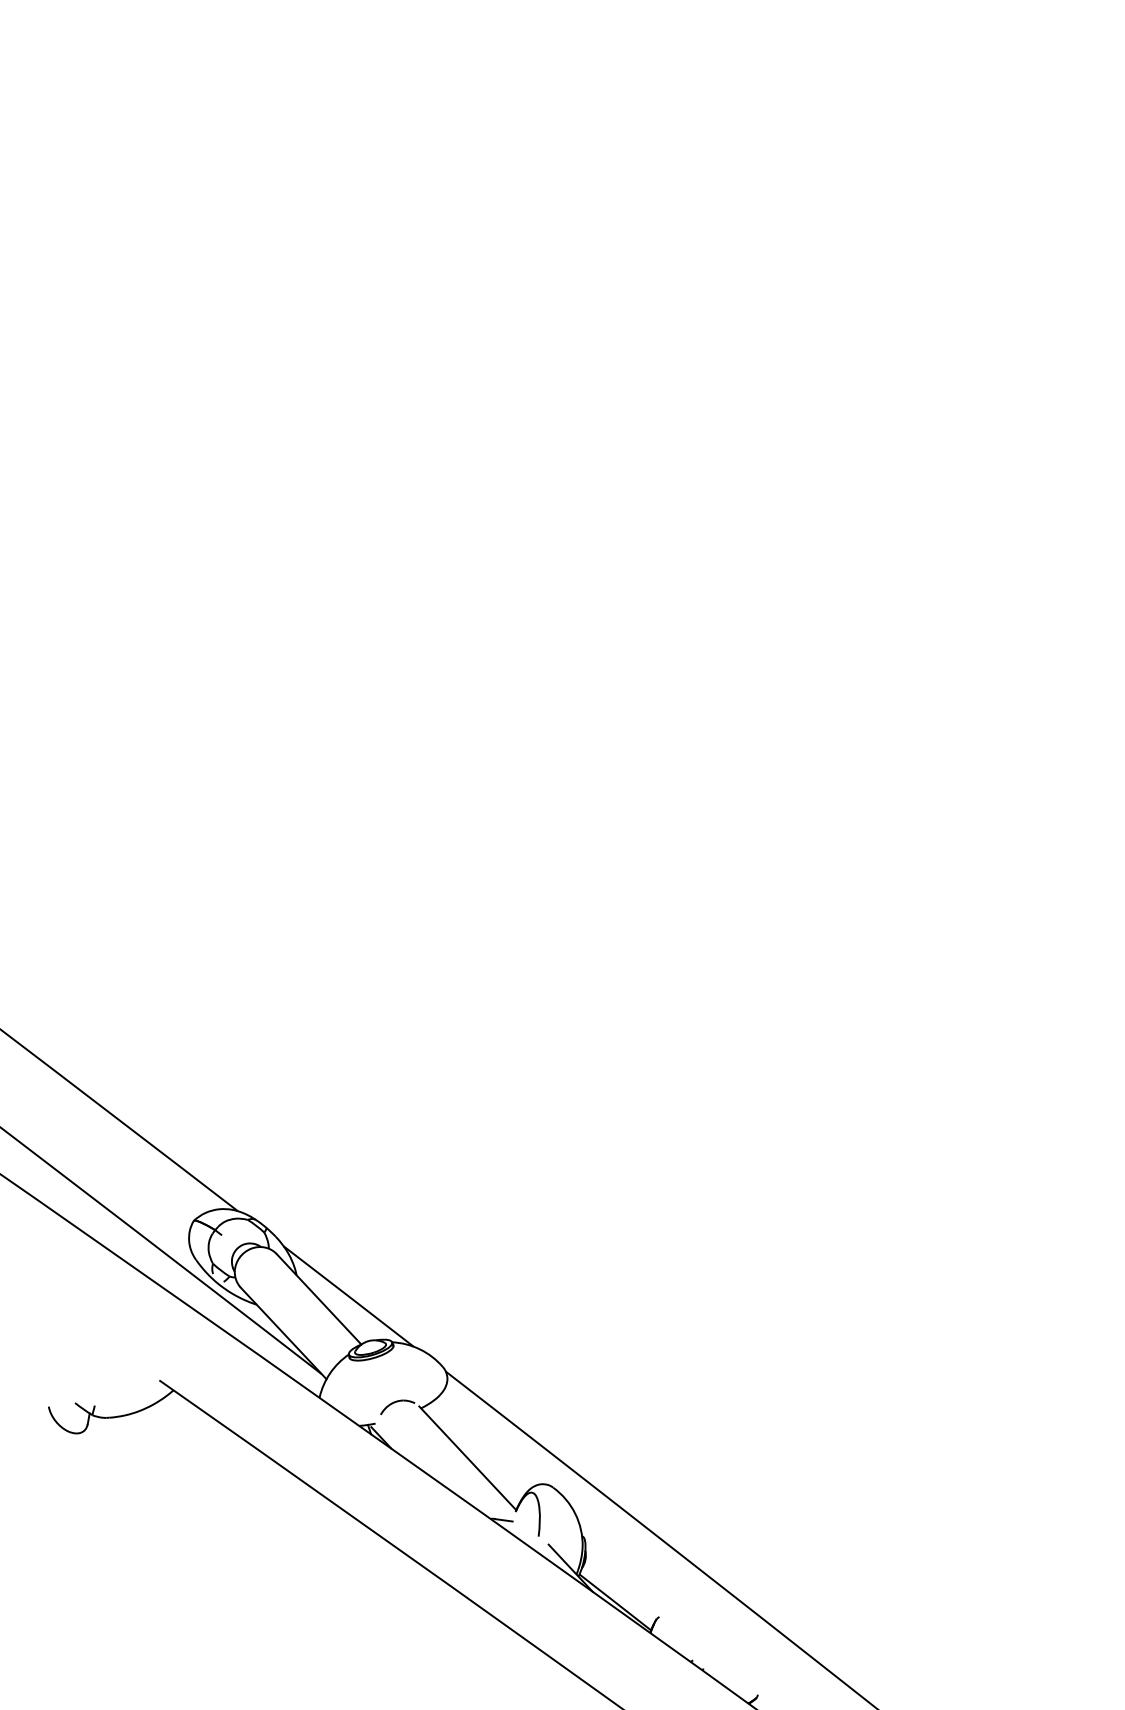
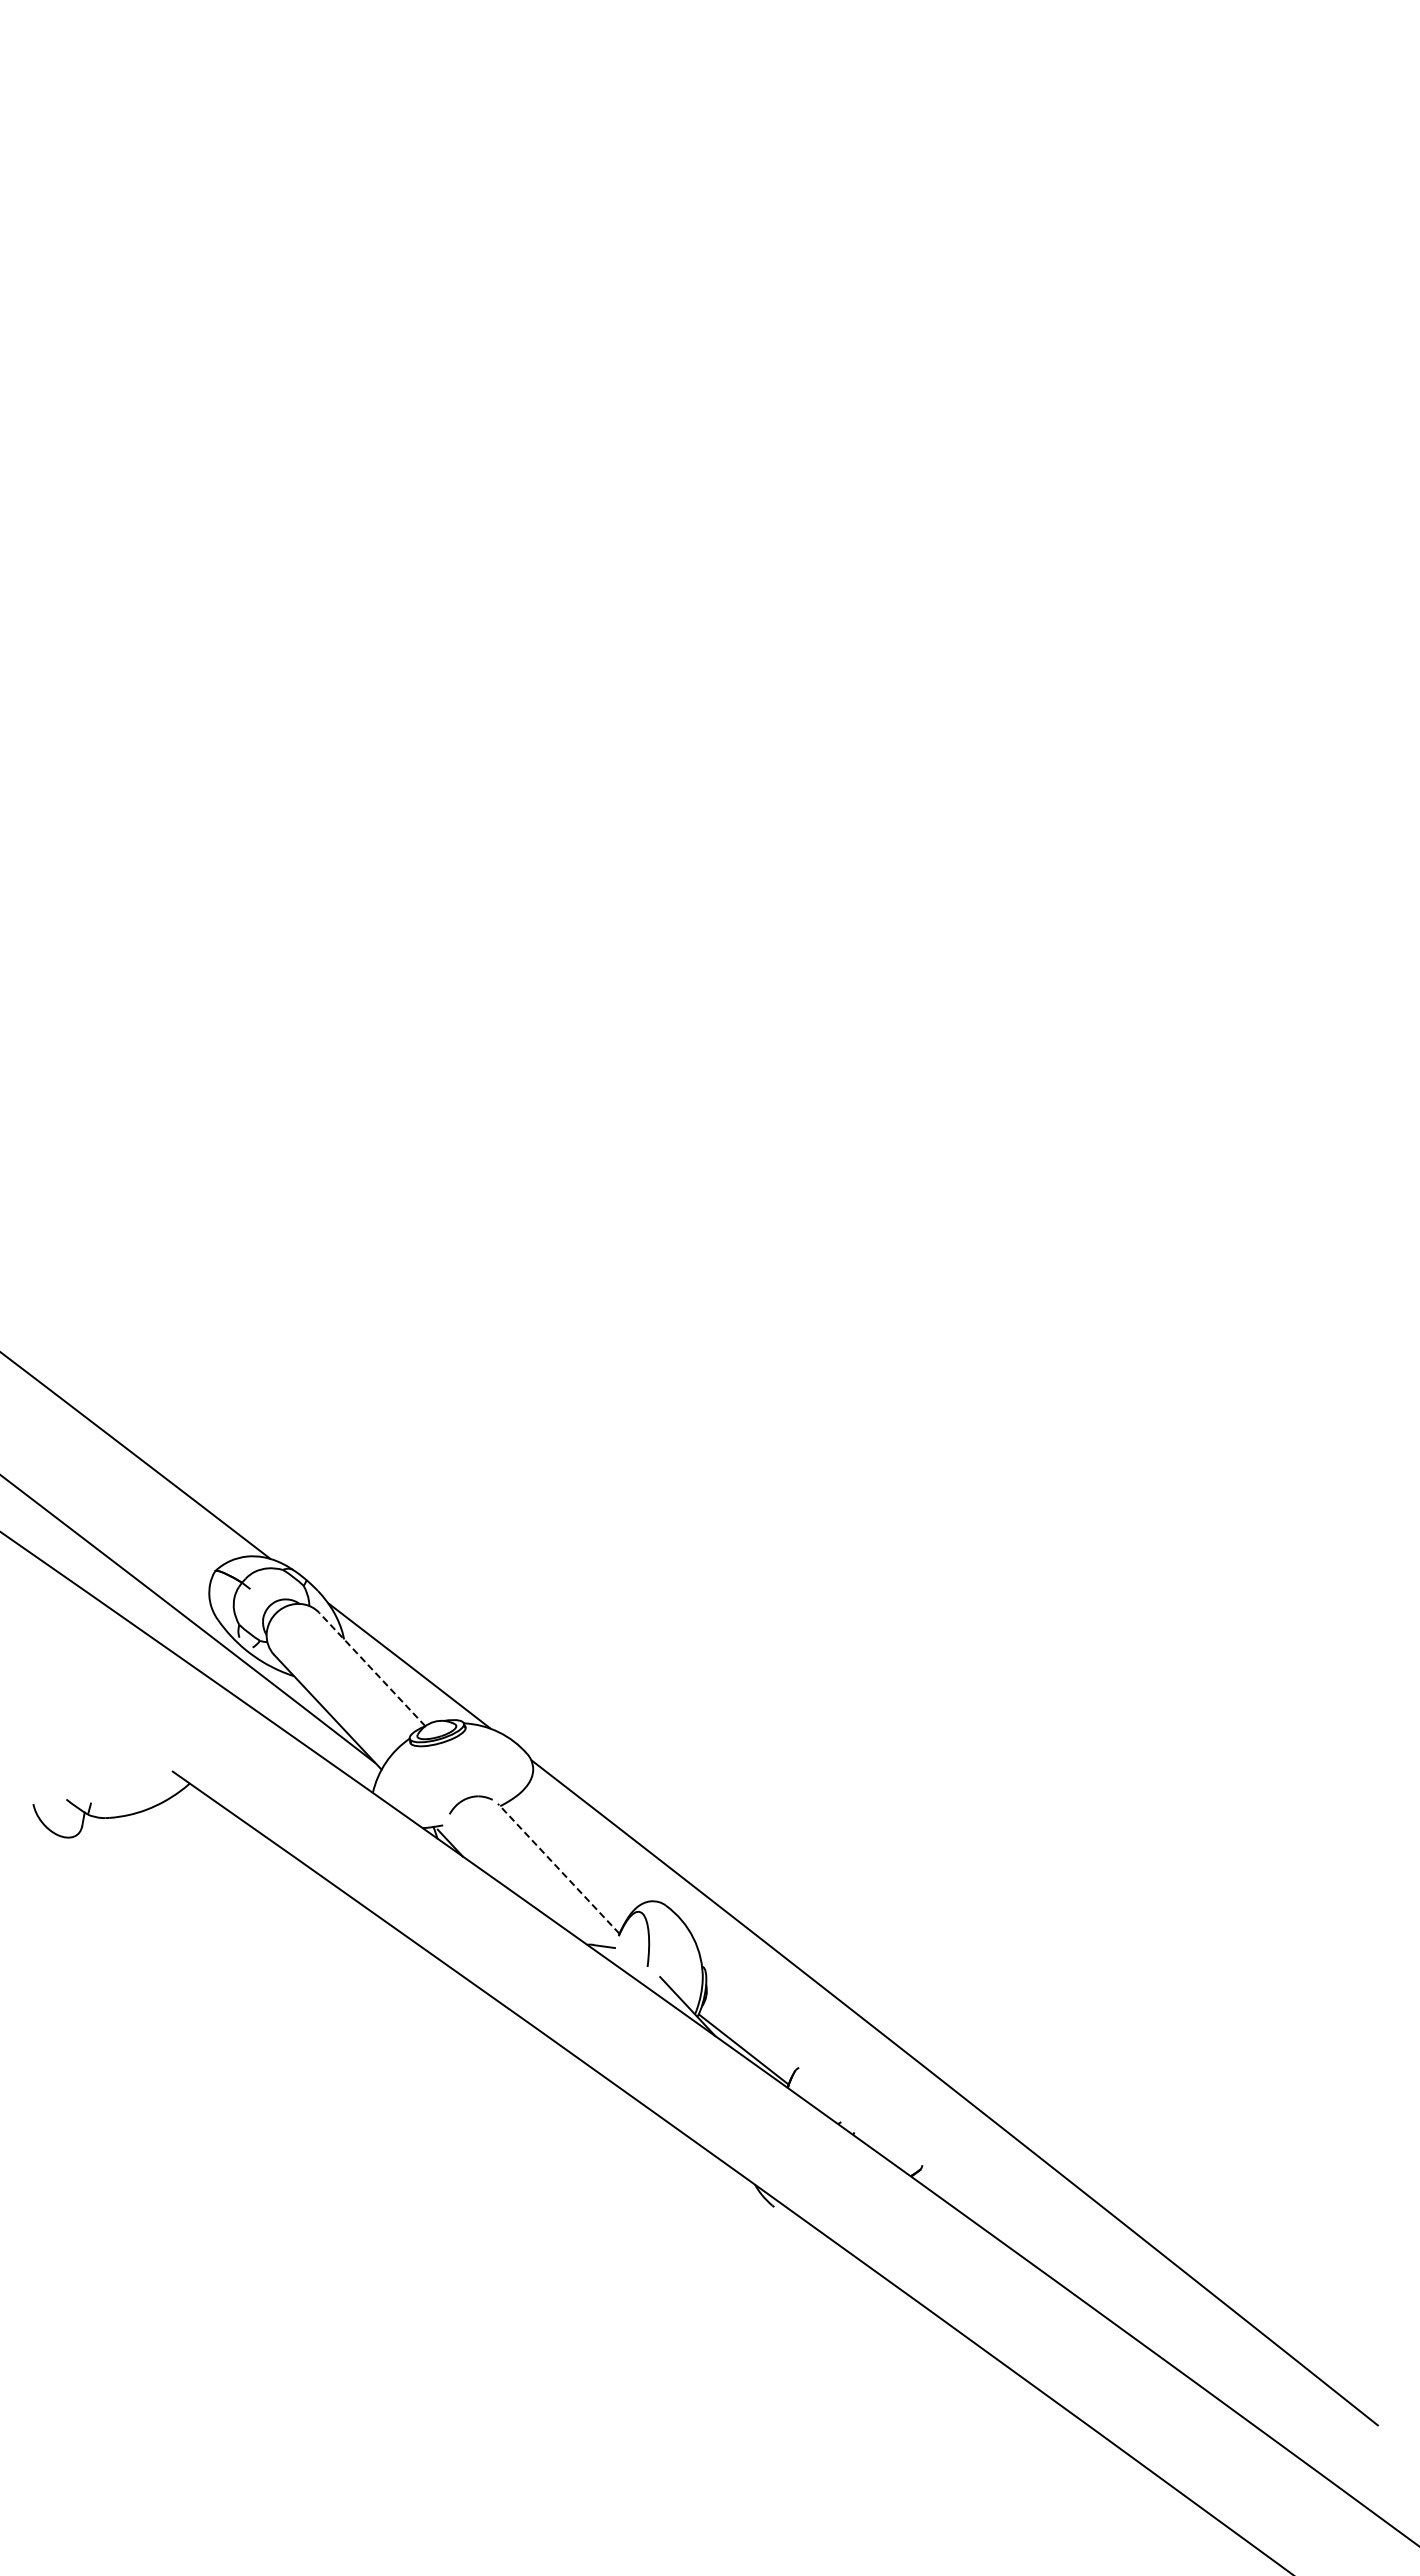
line: (319, 1299) -> (372, 1669), solid -> dashed
line: (467, 1458) -> (558, 1868), solid -> dashed

